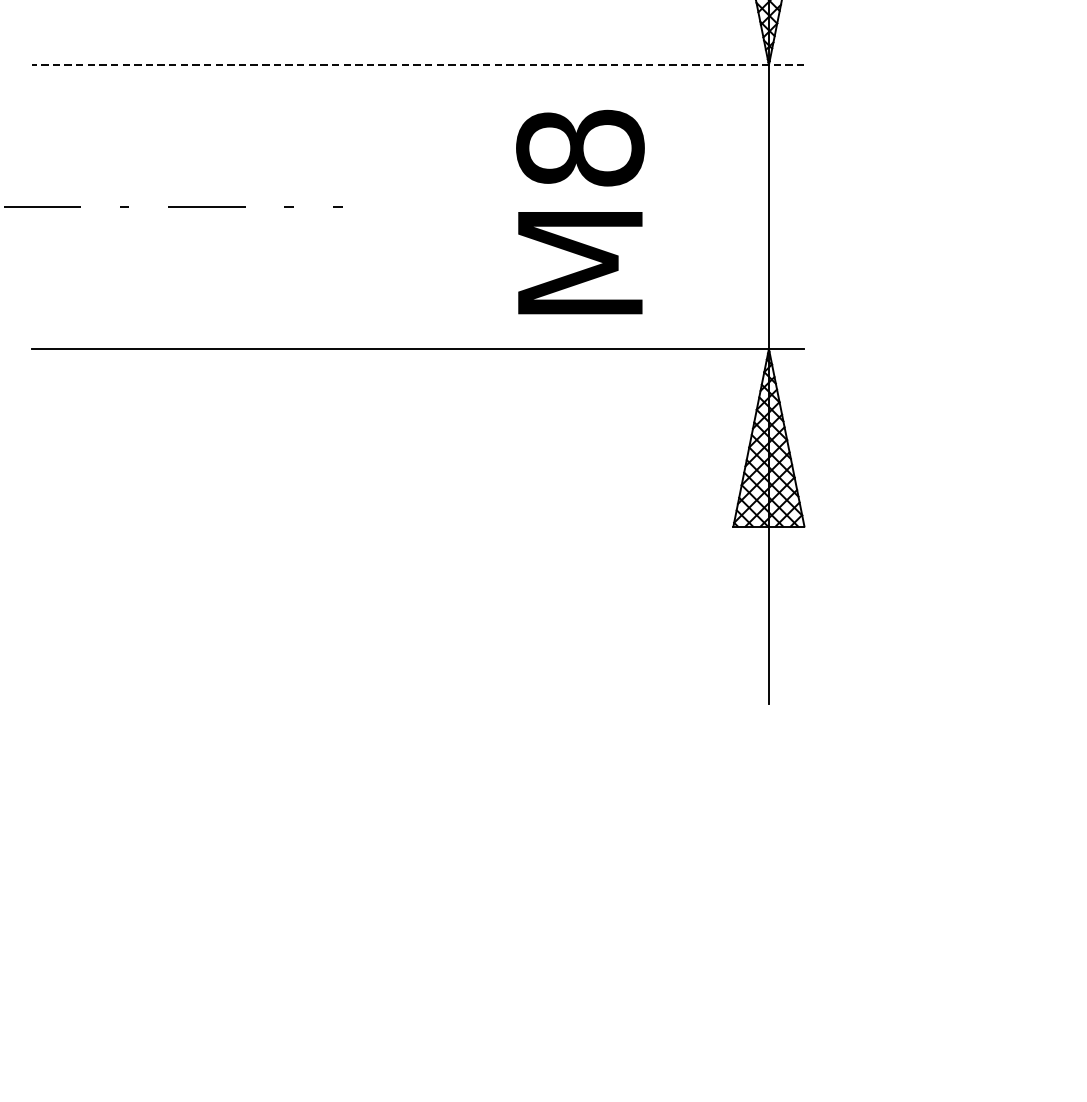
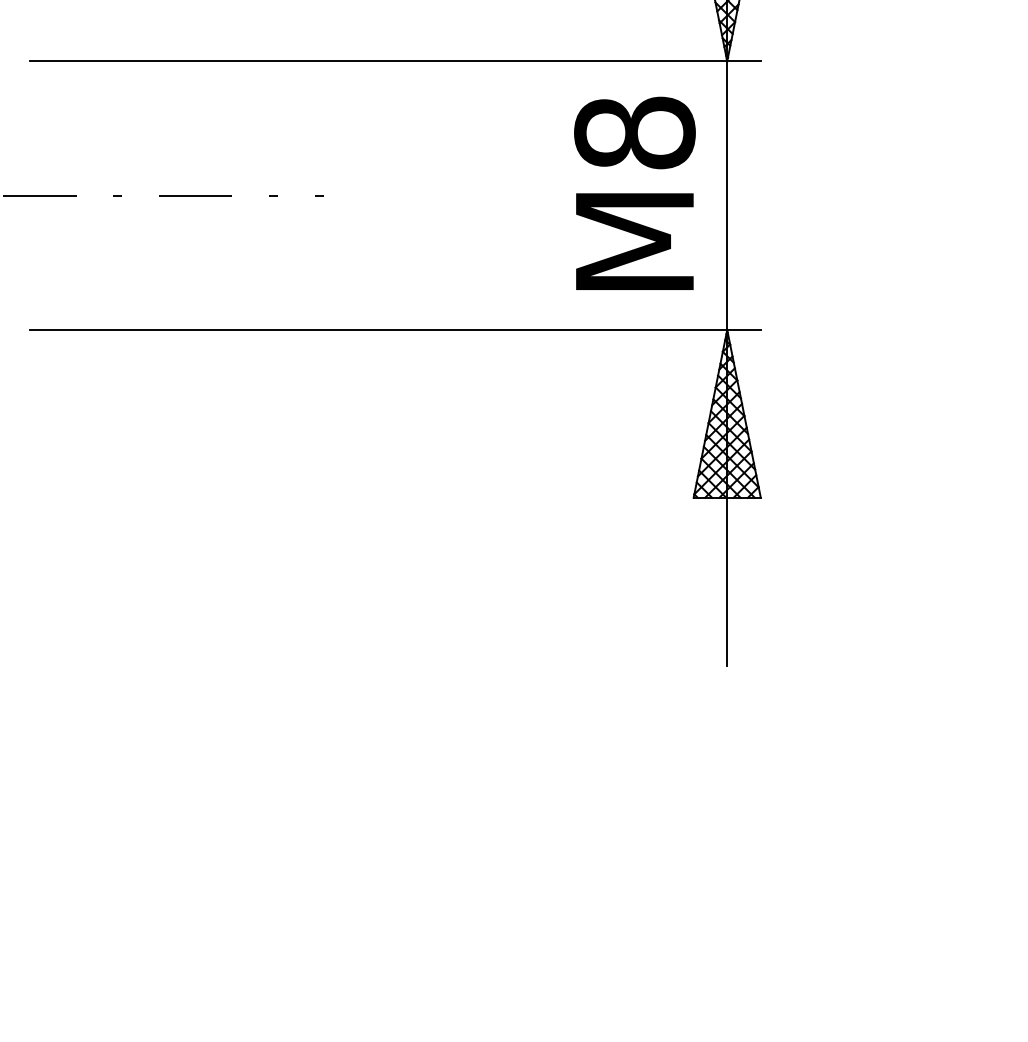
line: (418, 65) -> (395, 61), dashed -> solid
text: (579, 211) -> (634, 192), moved

